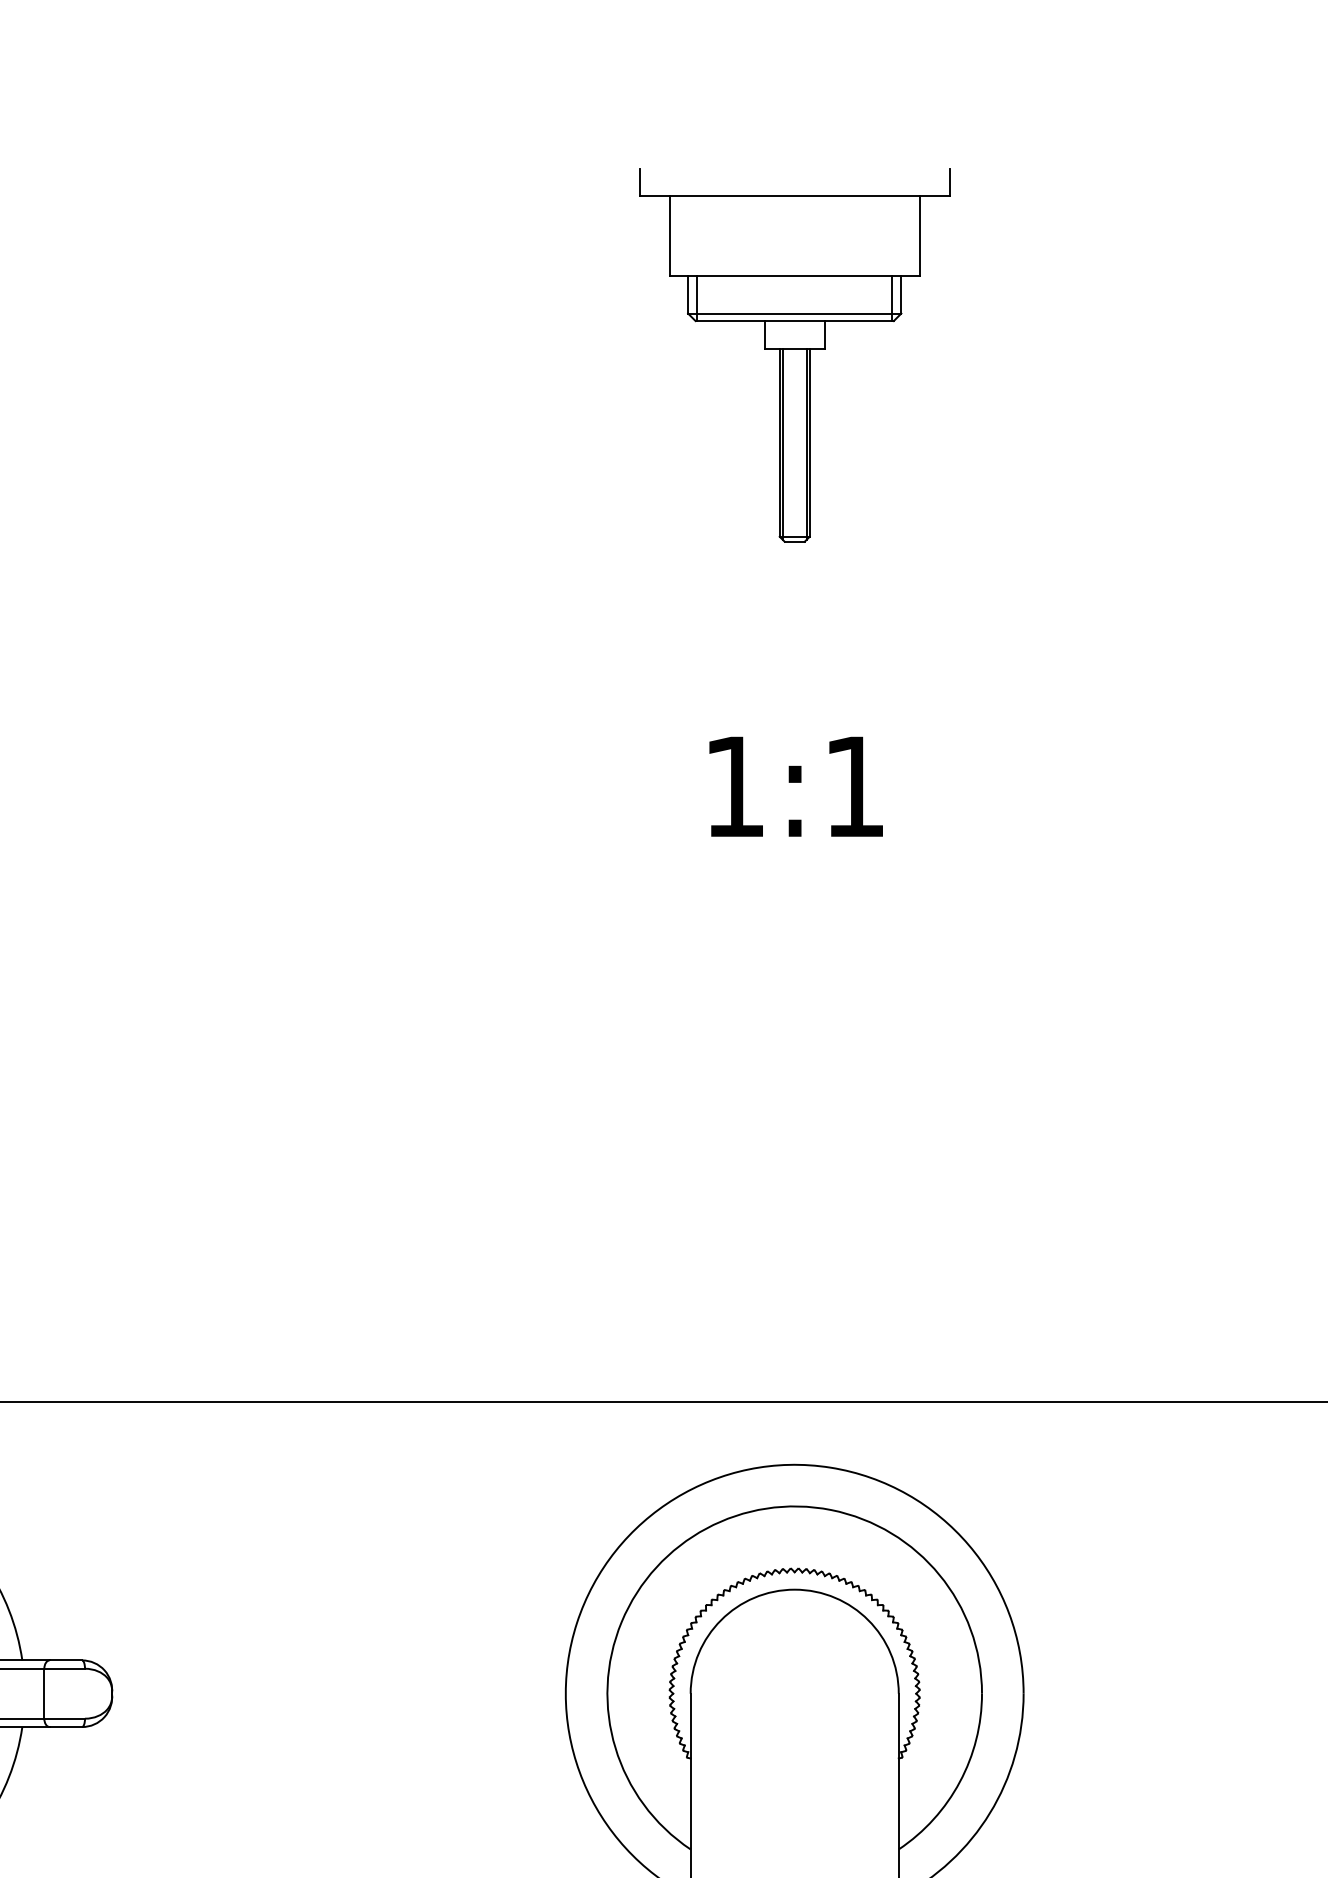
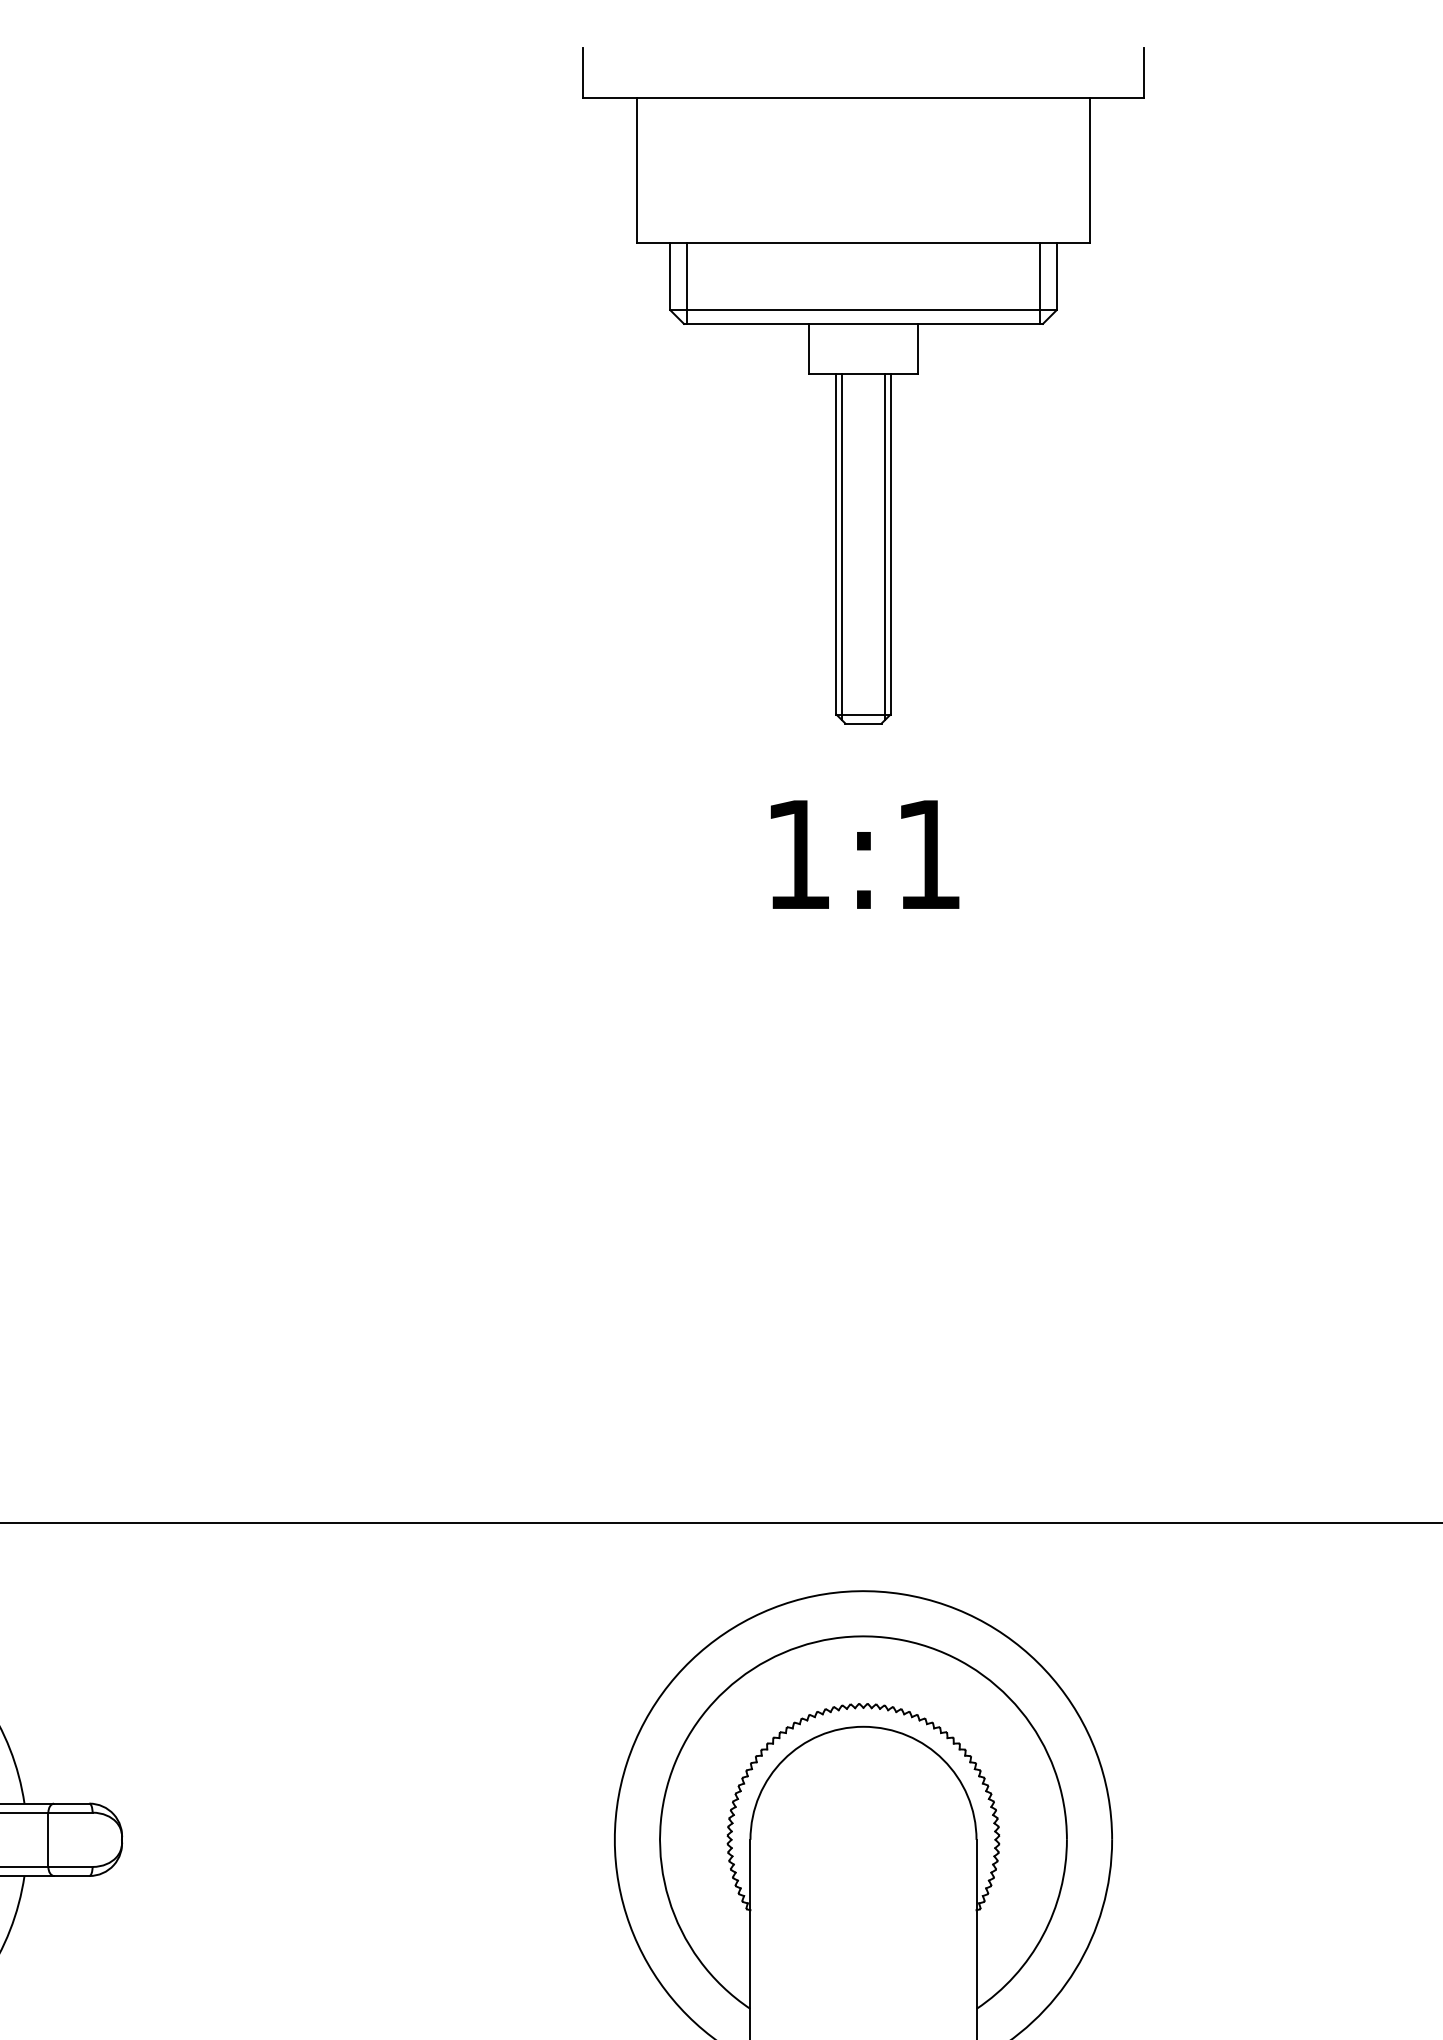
part: (794, 354) -> (863, 385), size x1.67

